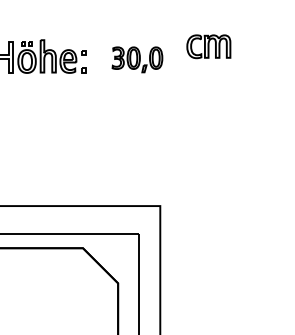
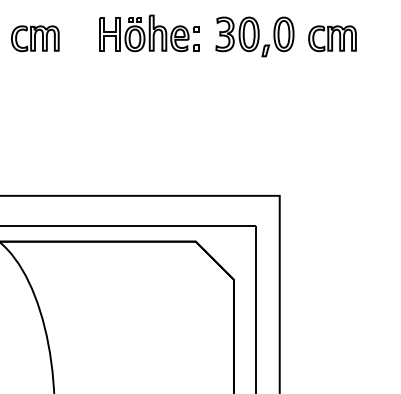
part: (208, 46) -> (332, 38), moved
part: (137, 59) -> (254, 36), size x1.43

